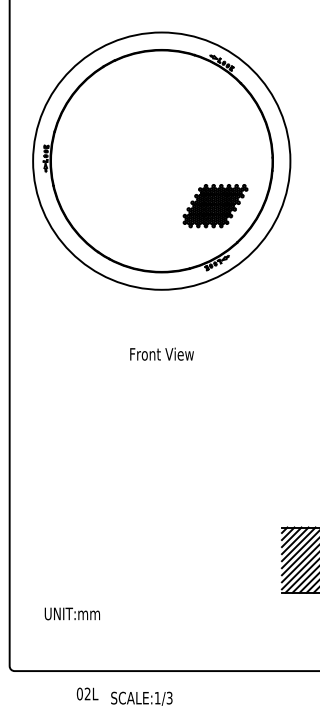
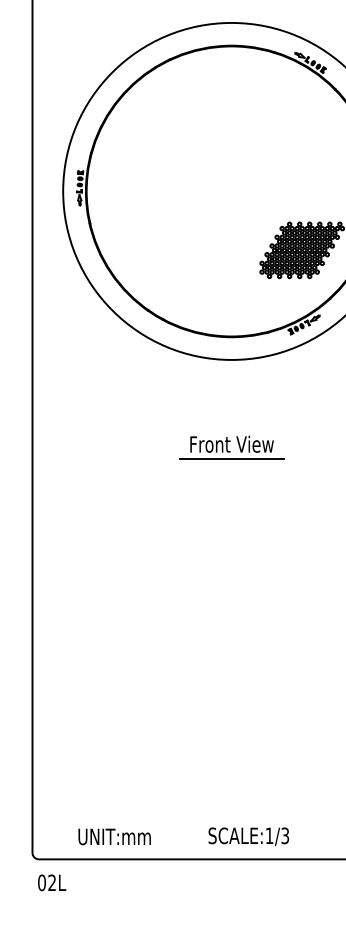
line: (161, 365) -> (231, 459), added
text: (71, 613) -> (113, 836), moved
text: (87, 693) -> (51, 882), moved
text: (141, 698) -> (248, 836), moved

